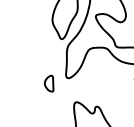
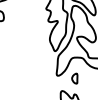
part: (48, 83) -> (74, 78), moved

